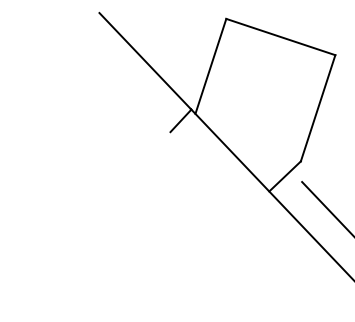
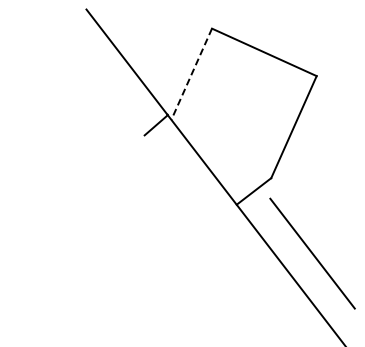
line: (210, 66) -> (191, 74), solid -> dashed

